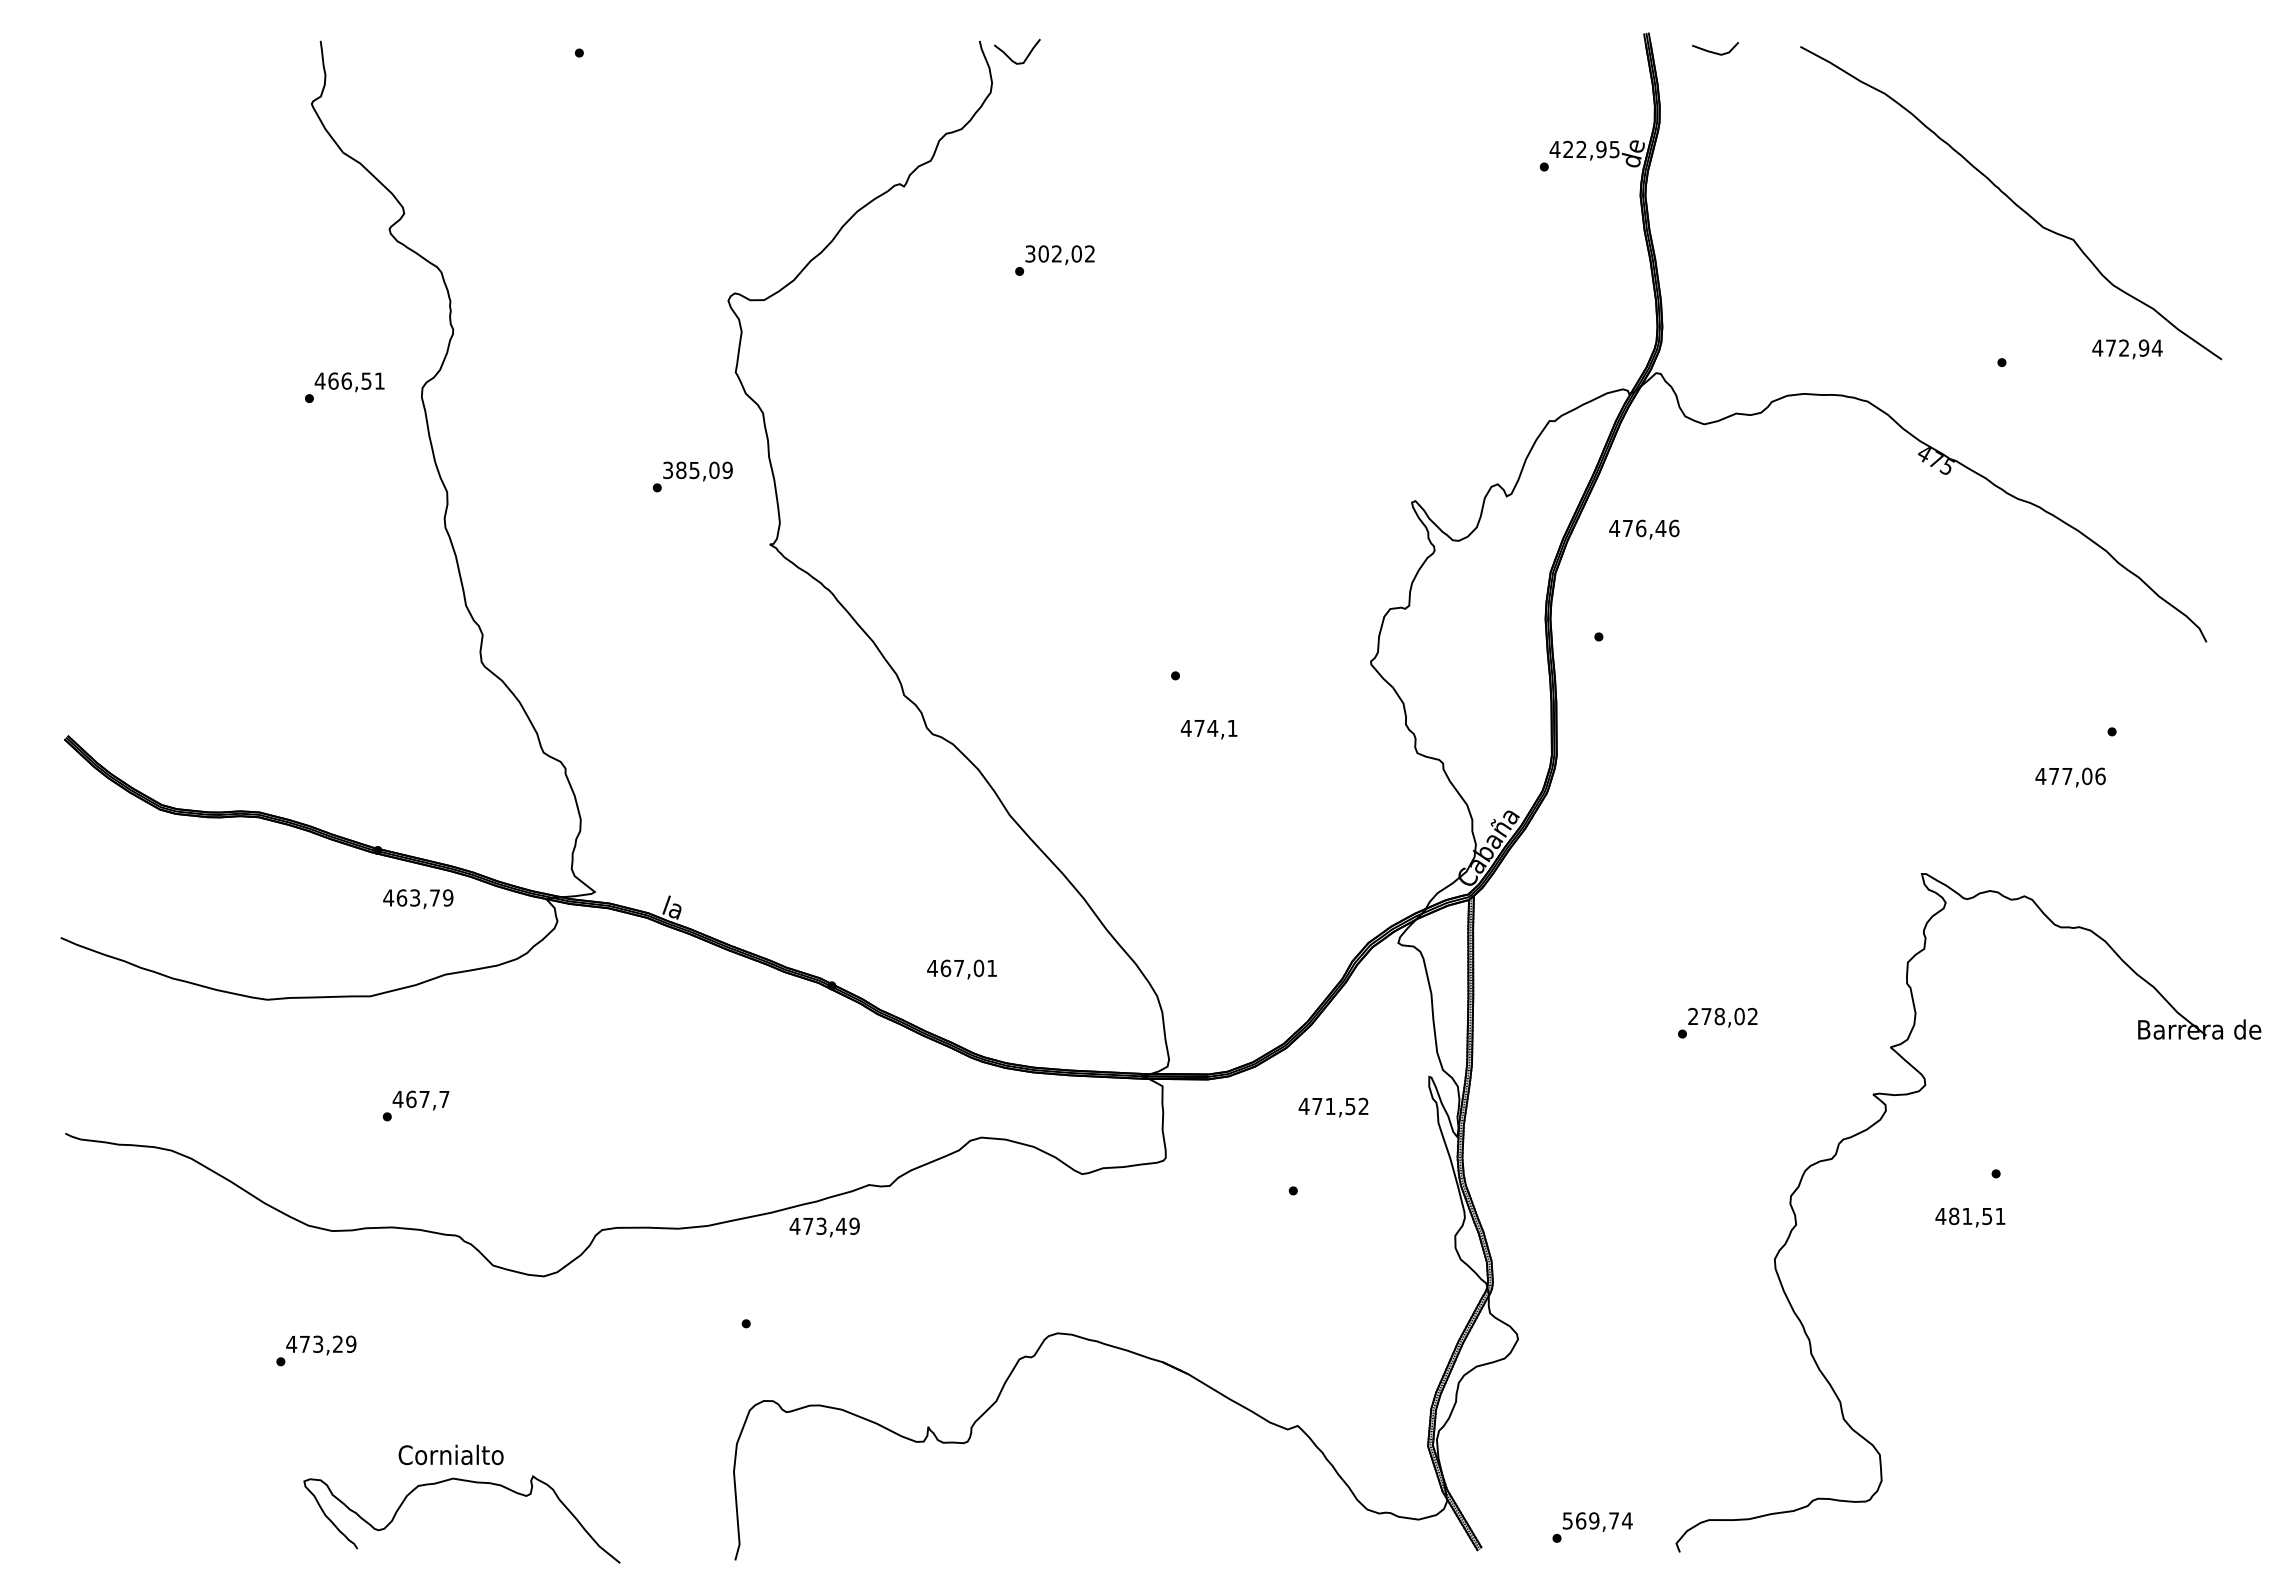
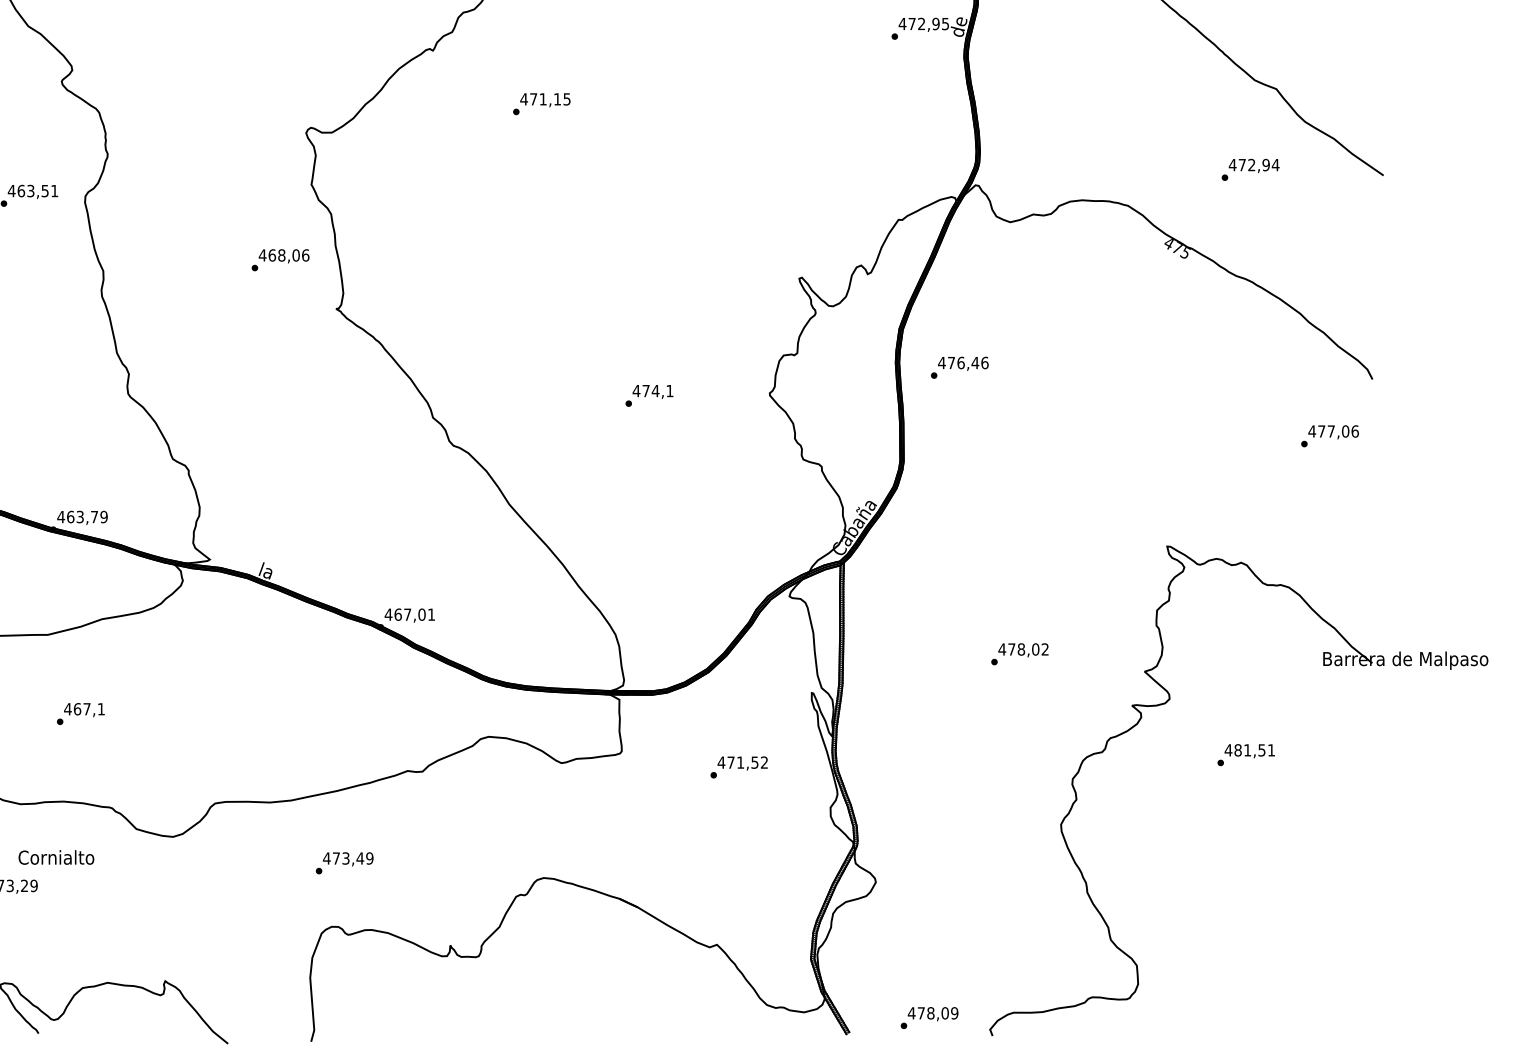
text: (1568, 148) -> (912, 23), 422,95 -> 472,95
text: (1059, 253) -> (545, 98), 302,02 -> 471,15
text: (2127, 349) -> (1254, 166), moved
text: (346, 380) -> (30, 190), 466,51 -> 463,51
text: (697, 470) -> (283, 255), 385,09 -> 468,06
text: (1644, 529) -> (963, 363), moved
text: (1208, 729) -> (652, 391), moved
text: (2070, 777) -> (1333, 432), moved
text: (418, 898) -> (82, 517), moved
text: (961, 969) -> (409, 615), moved
text: (1692, 1015) -> (1001, 648), 278,02 -> 478,02
text: (444, 1099) -> (101, 709), 467,7 -> 467,1
text: (1333, 1107) -> (742, 763), moved
text: (1970, 1217) -> (1249, 751), moved
text: (824, 1227) -> (348, 859), moved
text: (450, 1454) -> (55, 857), moved
text: (1597, 1520) -> (933, 1013), 569,74 -> 478,09

